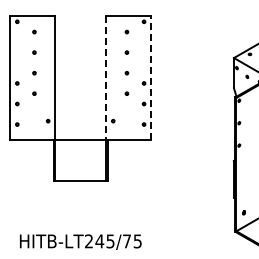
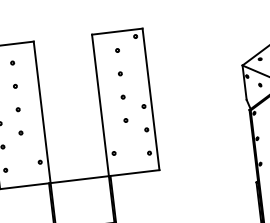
line: (150, 77) -> (150, 98), dashed -> solid
line: (106, 78) -> (100, 105), dashed -> solid

